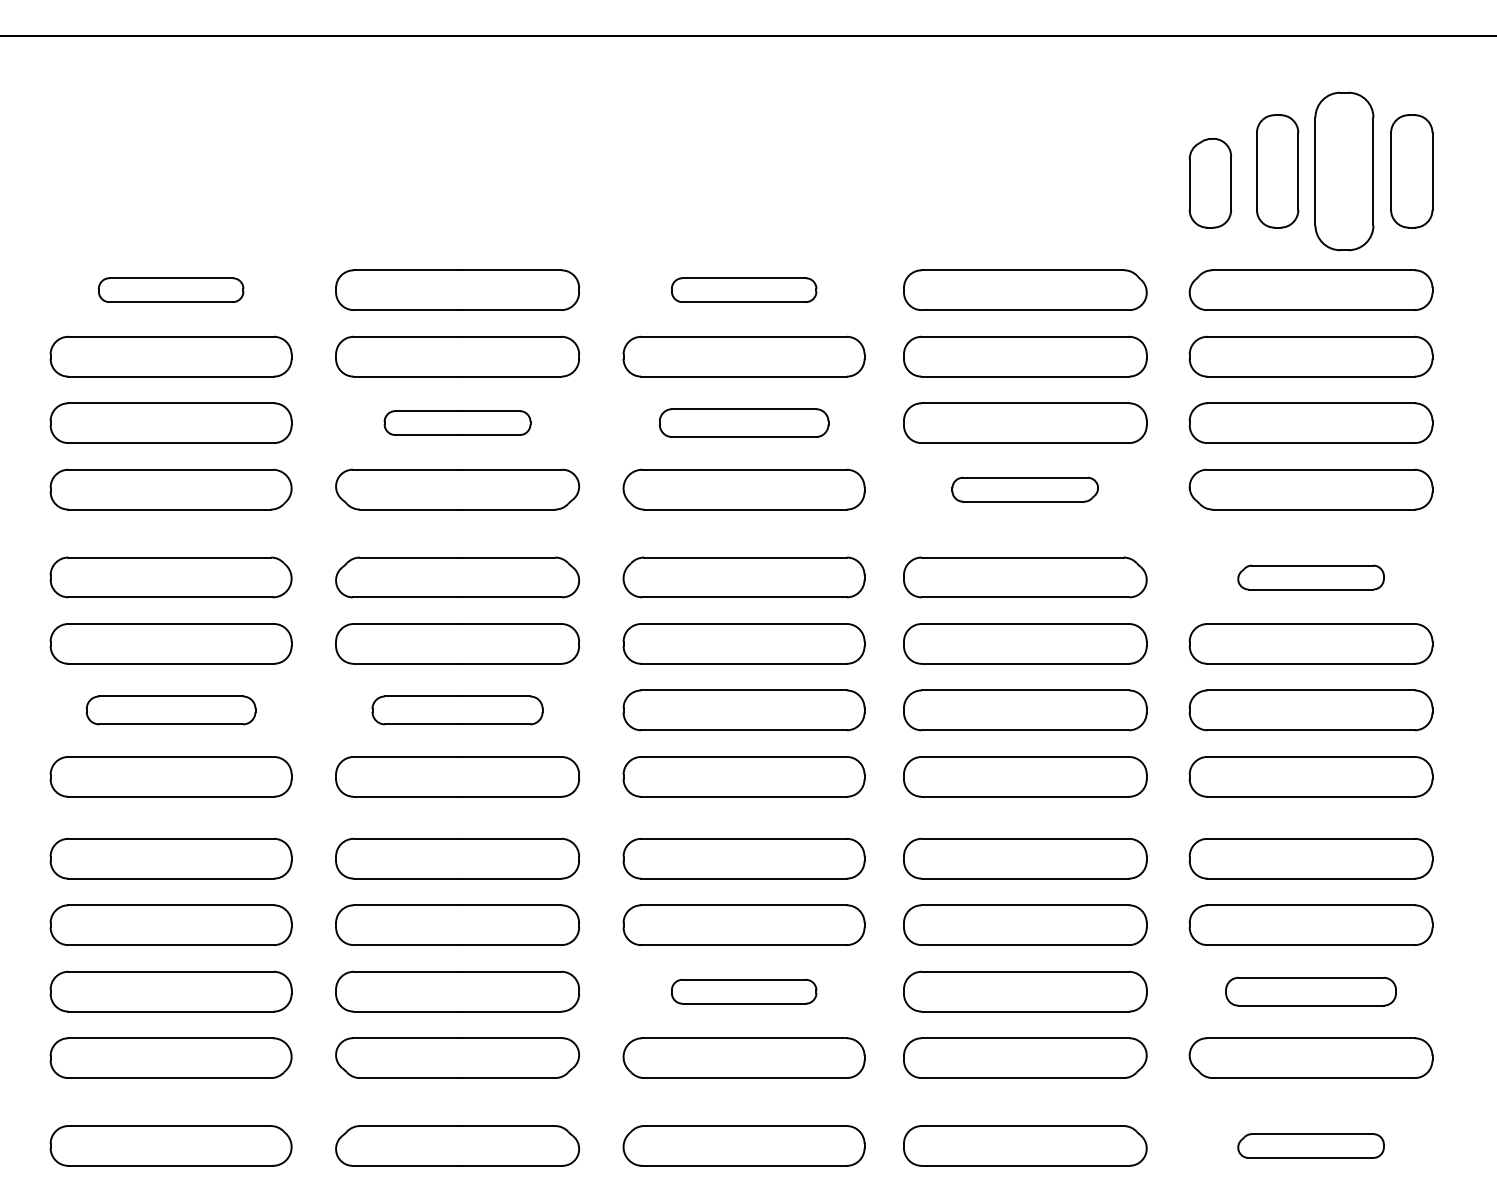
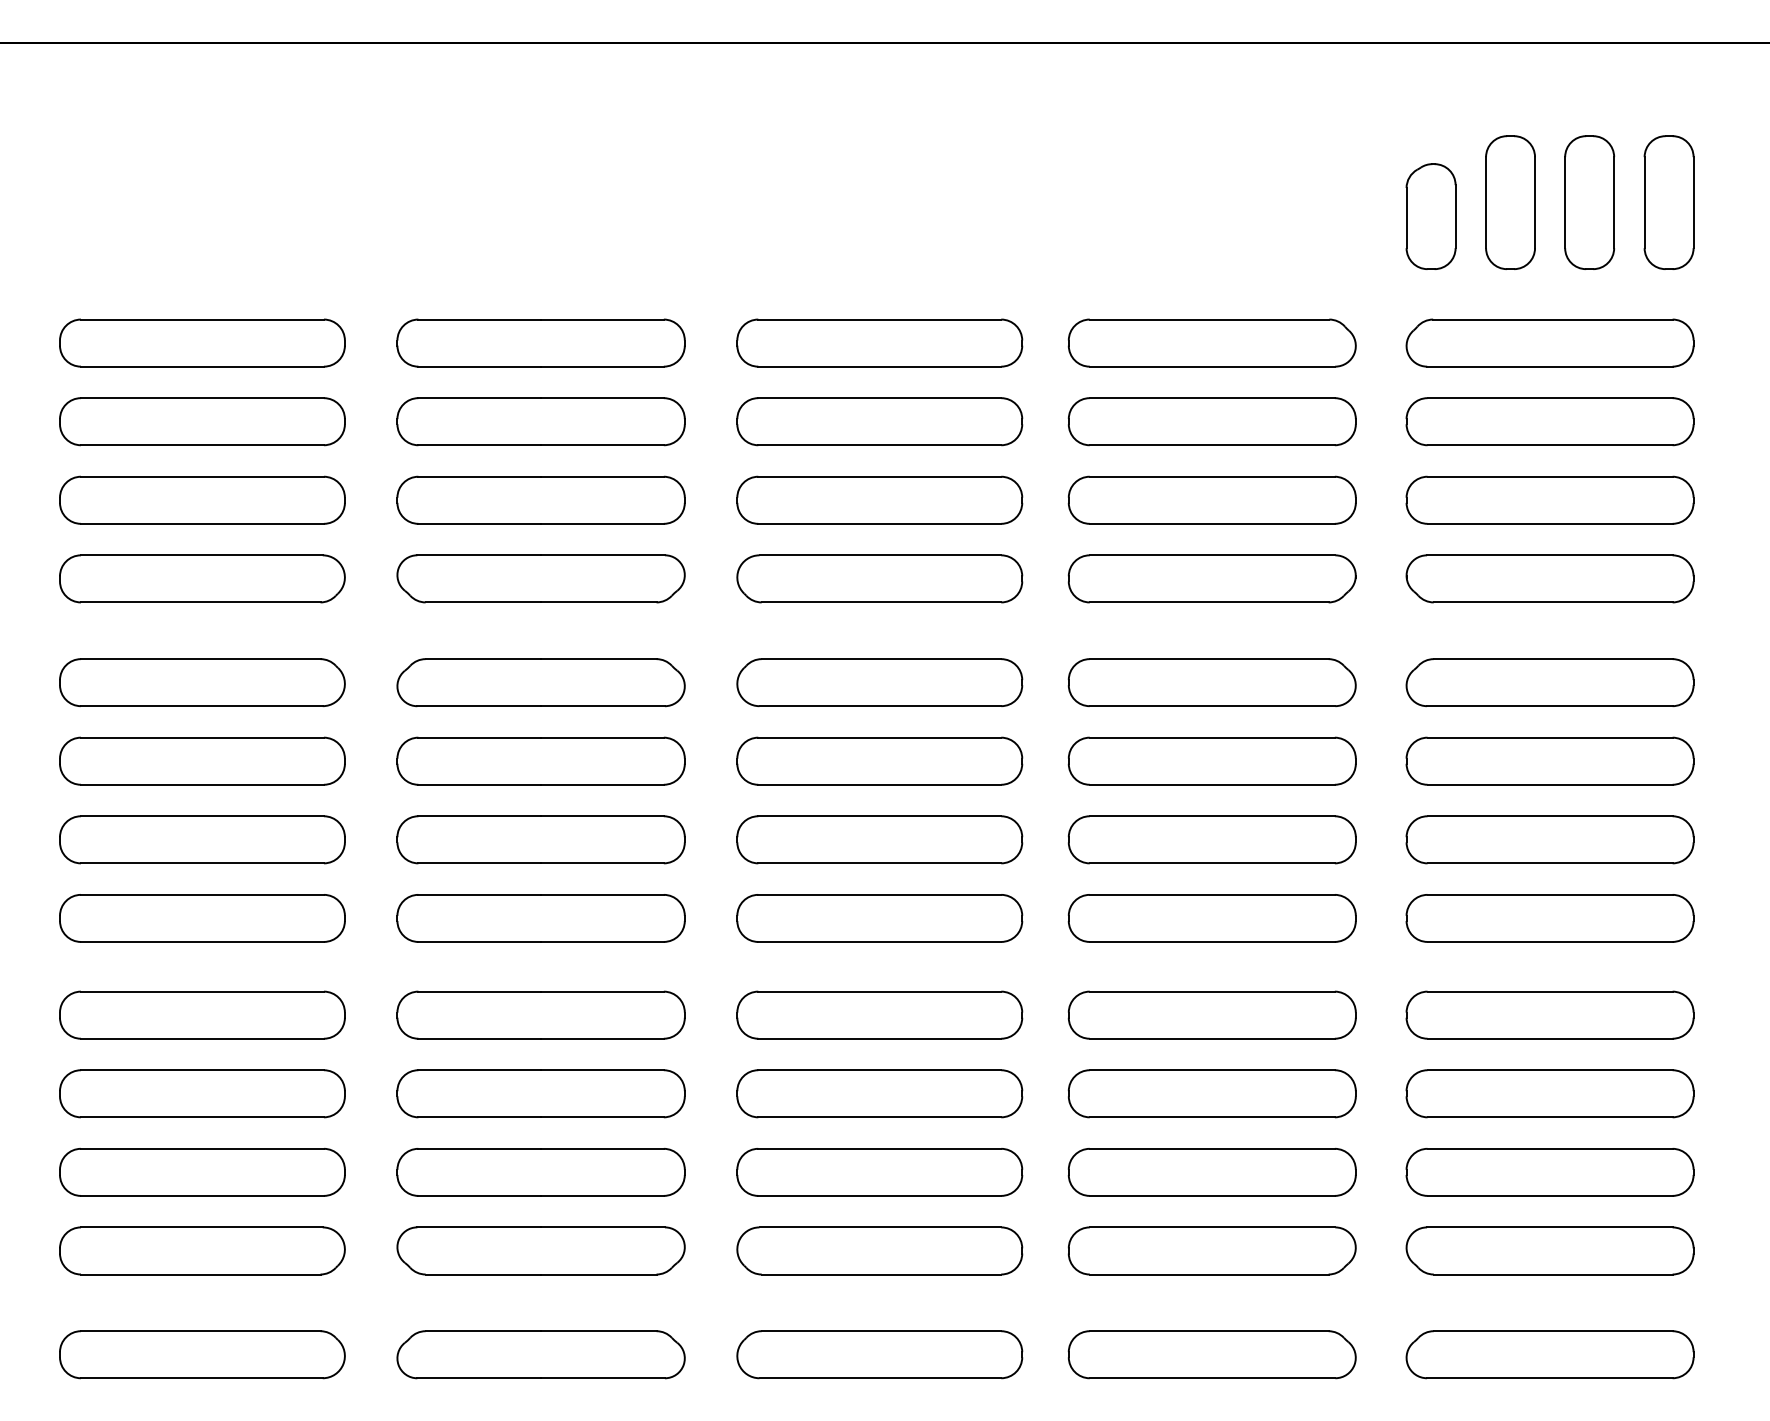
part: (1344, 171) -> (1589, 202), size x0.71
part: (171, 289) -> (202, 342), size x1.67
part: (743, 289) -> (879, 342), size x1.67
part: (457, 422) -> (540, 499), size x1.67
part: (743, 422) -> (879, 499), size x1.43
part: (1024, 489) -> (1211, 578), size x1.67
part: (1310, 577) -> (1549, 682), size x1.67
part: (171, 710) -> (202, 839), size x1.43
part: (457, 710) -> (540, 839), size x1.43
part: (743, 991) -> (879, 1172), size x1.67
part: (1310, 991) -> (1549, 1172), size x1.43
part: (1310, 1145) -> (1549, 1354), size x1.67

